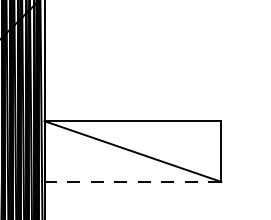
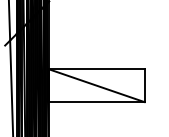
line: (132, 182) -> (96, 102), dashed -> solid

